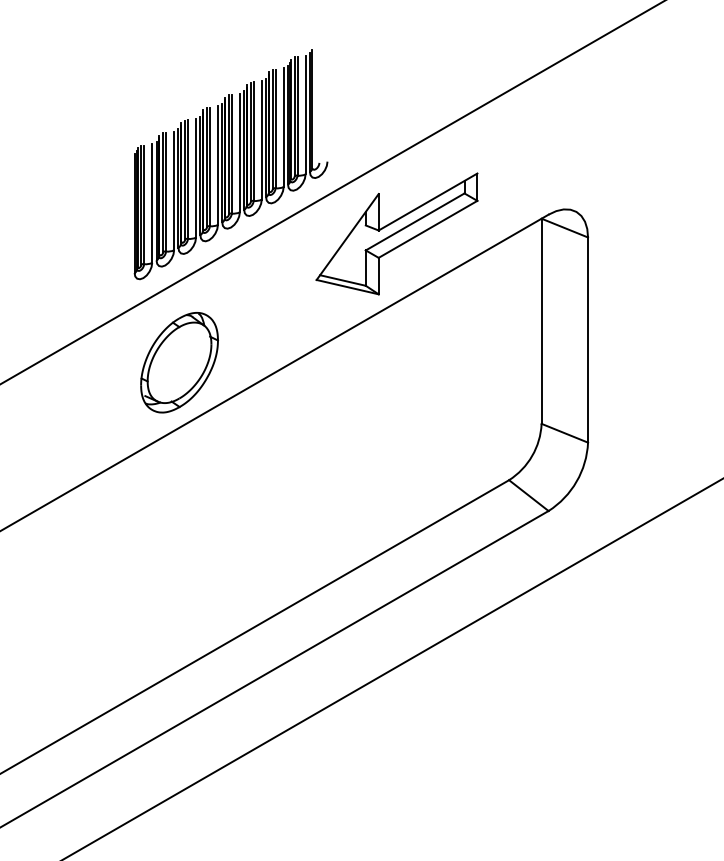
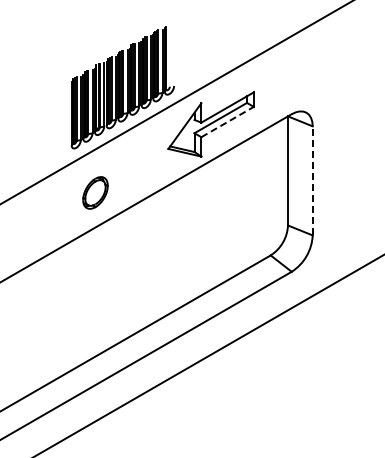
line: (429, 228) -> (228, 121), solid -> dashed
line: (587, 339) -> (312, 180), solid -> dashed
part: (179, 361) -> (95, 192), size x0.6

